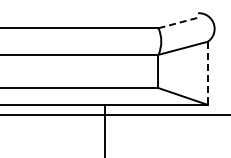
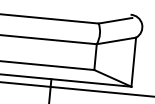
line: (179, 22) -> (115, 20), dashed -> solid
line: (207, 73) -> (133, 62), dashed -> solid

